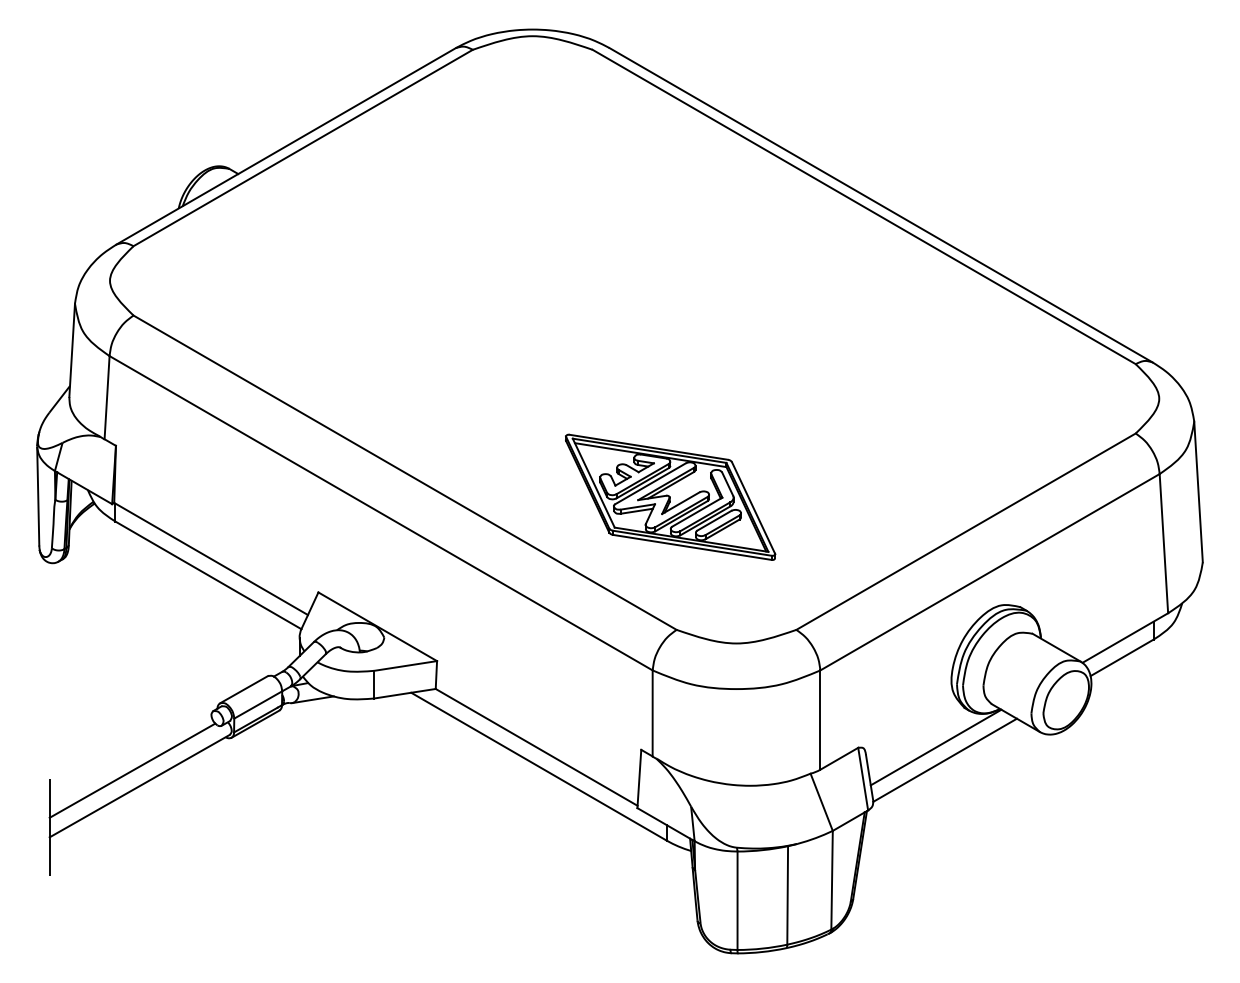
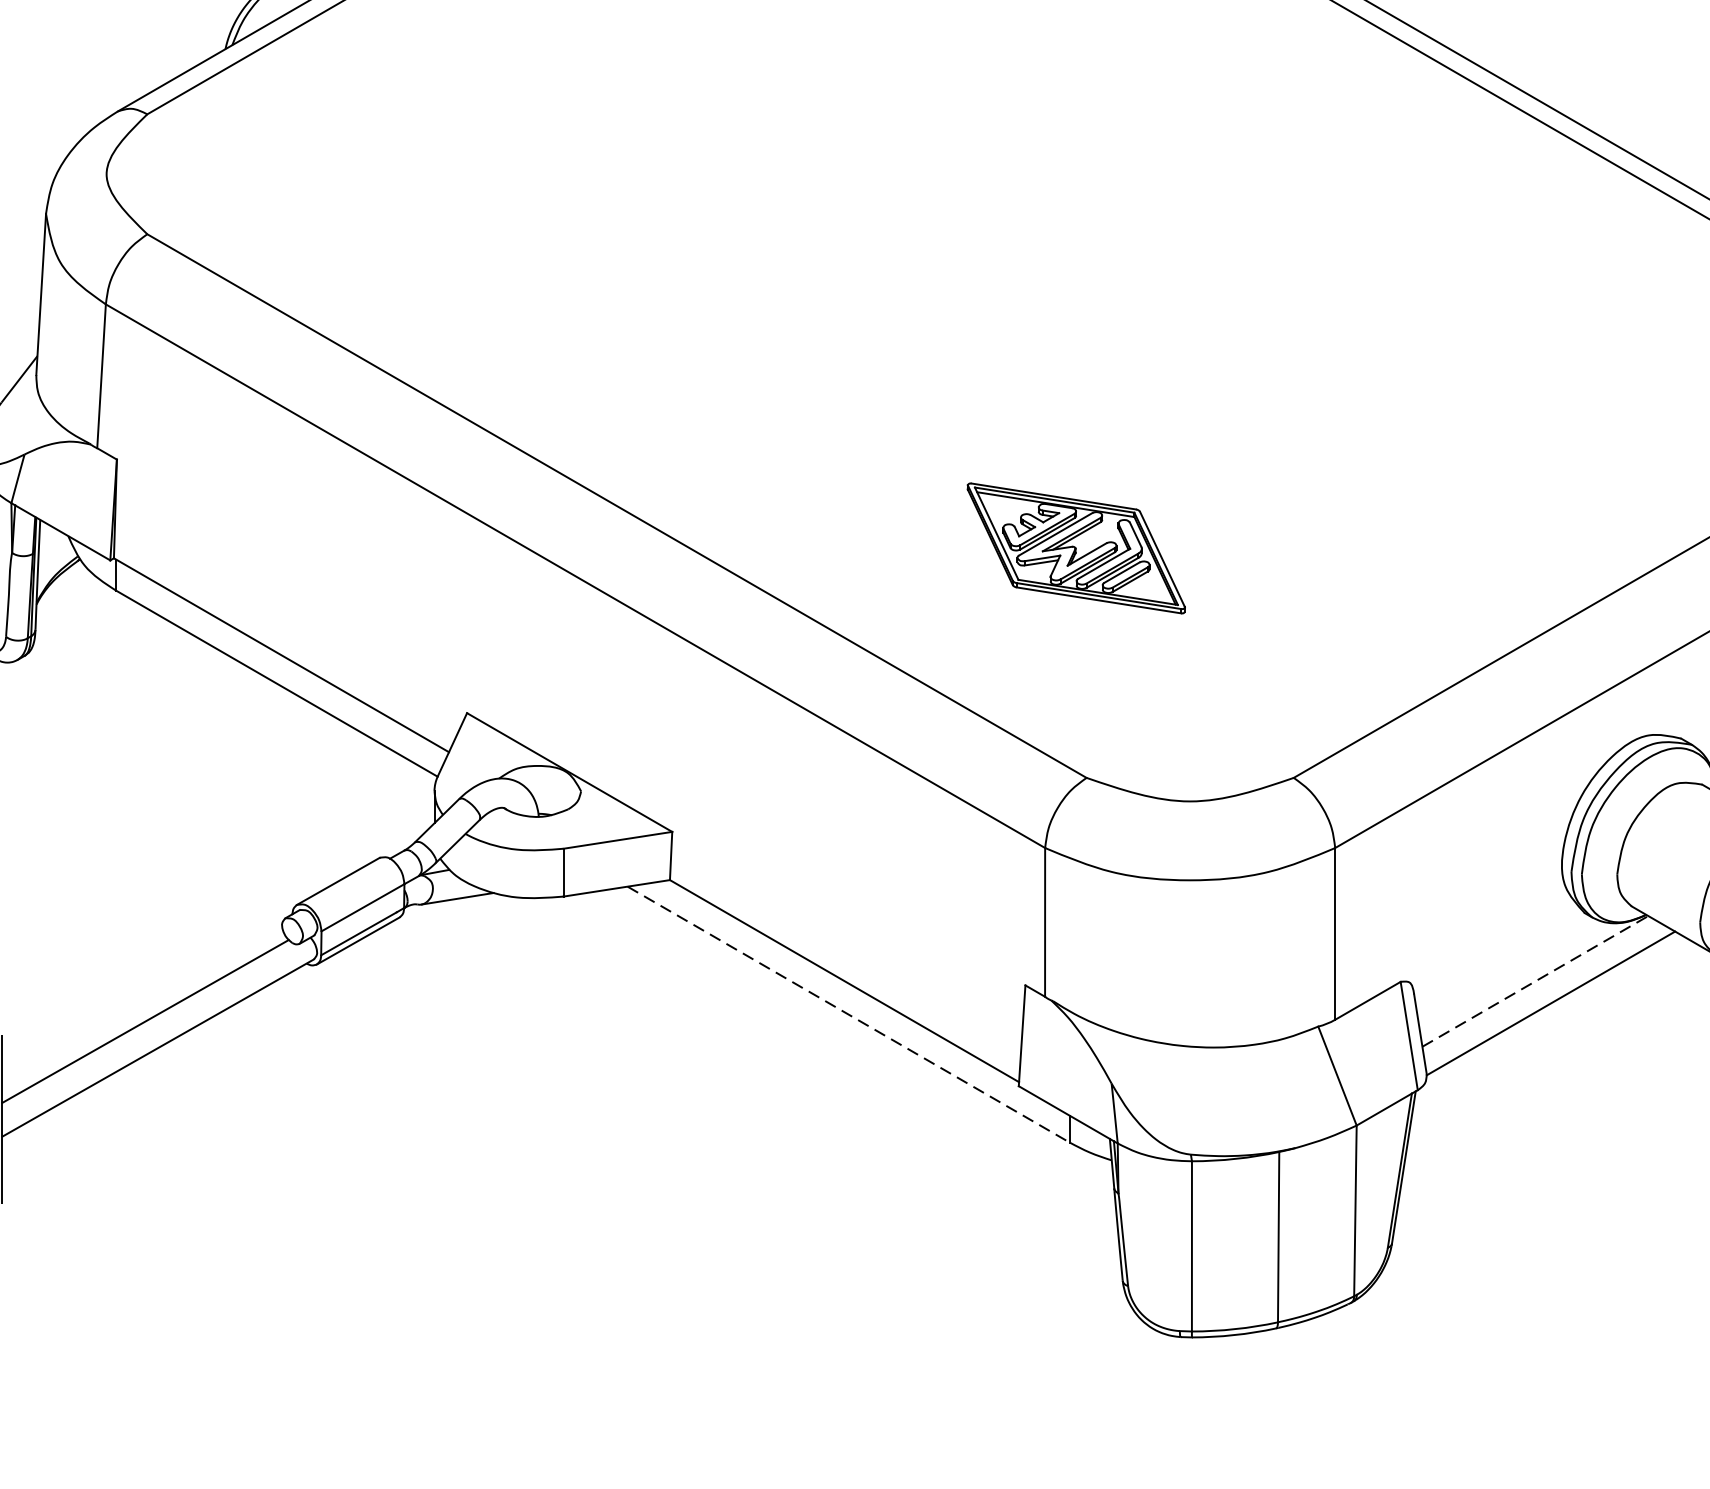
part: (670, 496) -> (1075, 547), size x0.6
line: (936, 747) -> (1536, 981), solid -> dashed
line: (539, 766) -> (849, 1014), solid -> dashed

